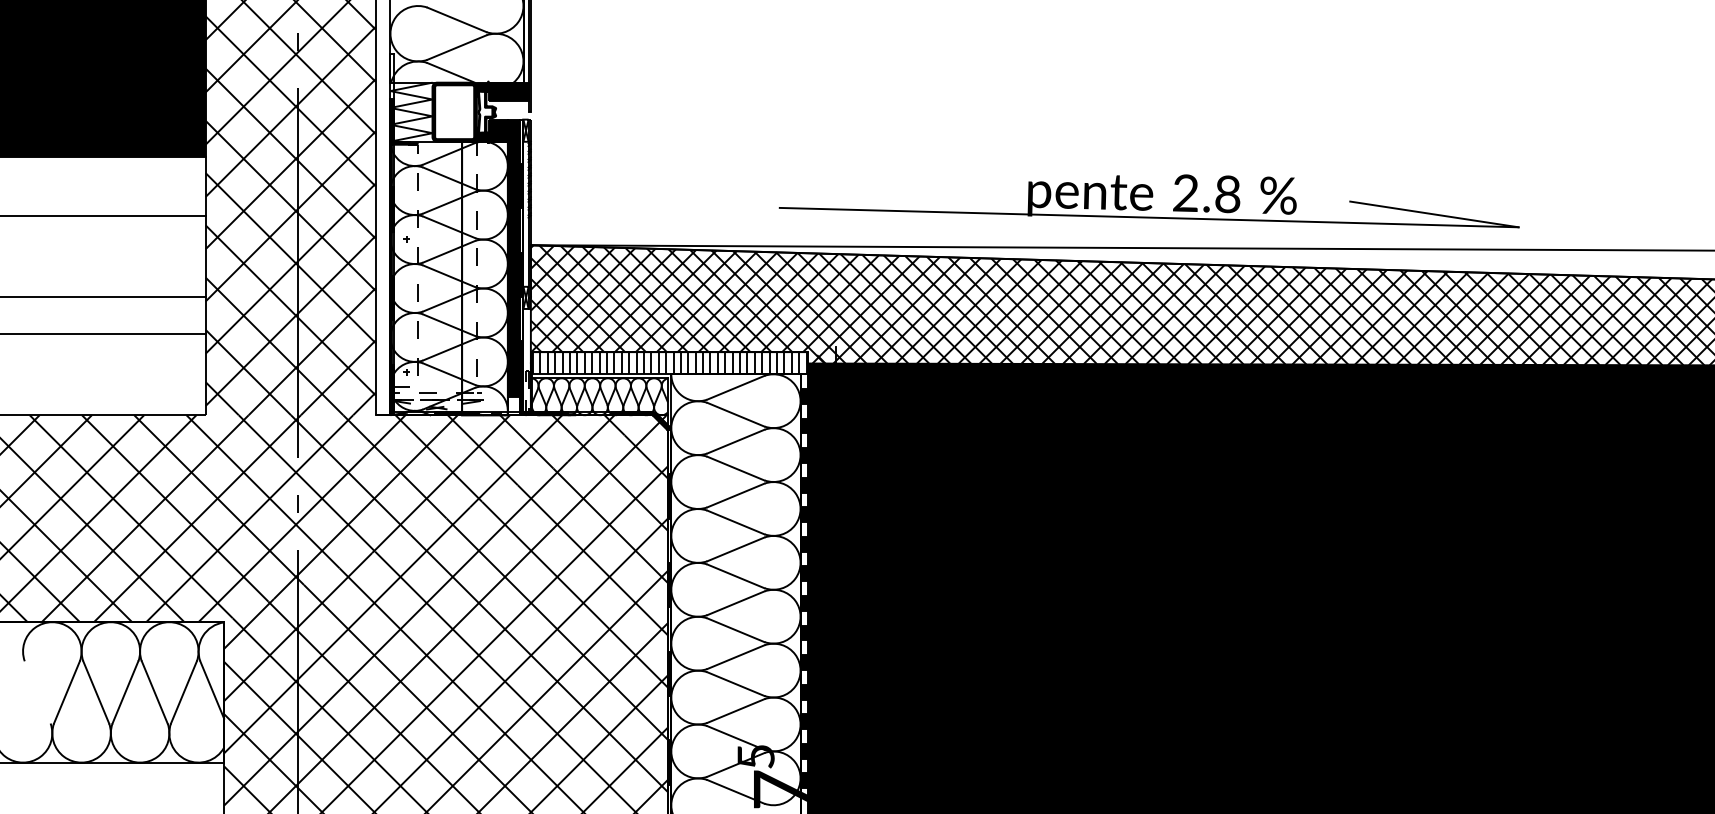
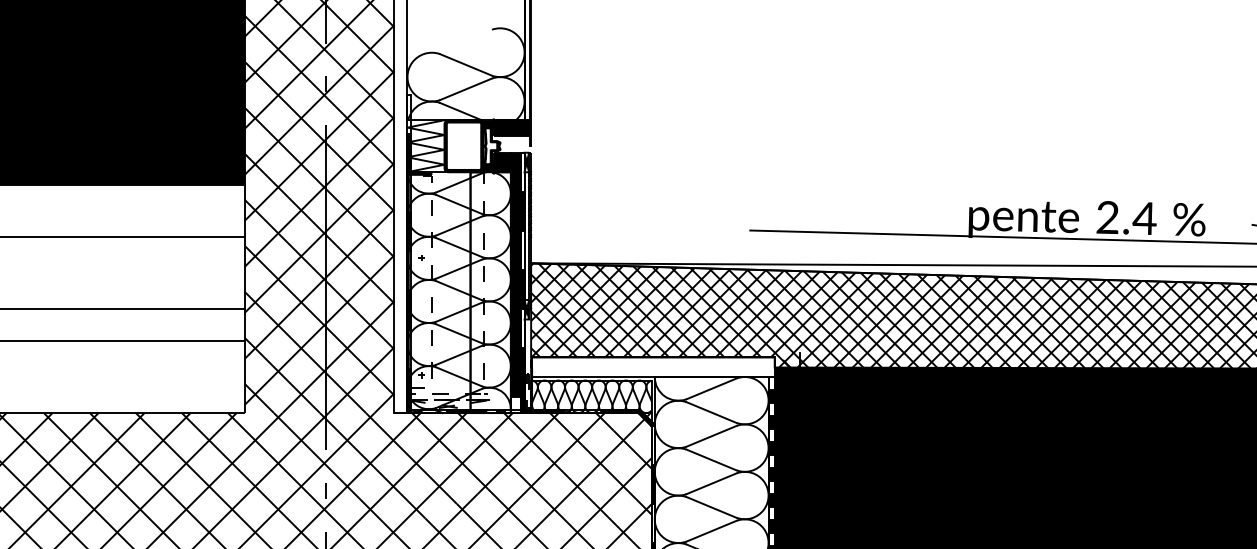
text: (1227, 194) -> (1144, 218), 2.8 -> 2.4
hatch: (669, 363) -> (653, 367), removed

